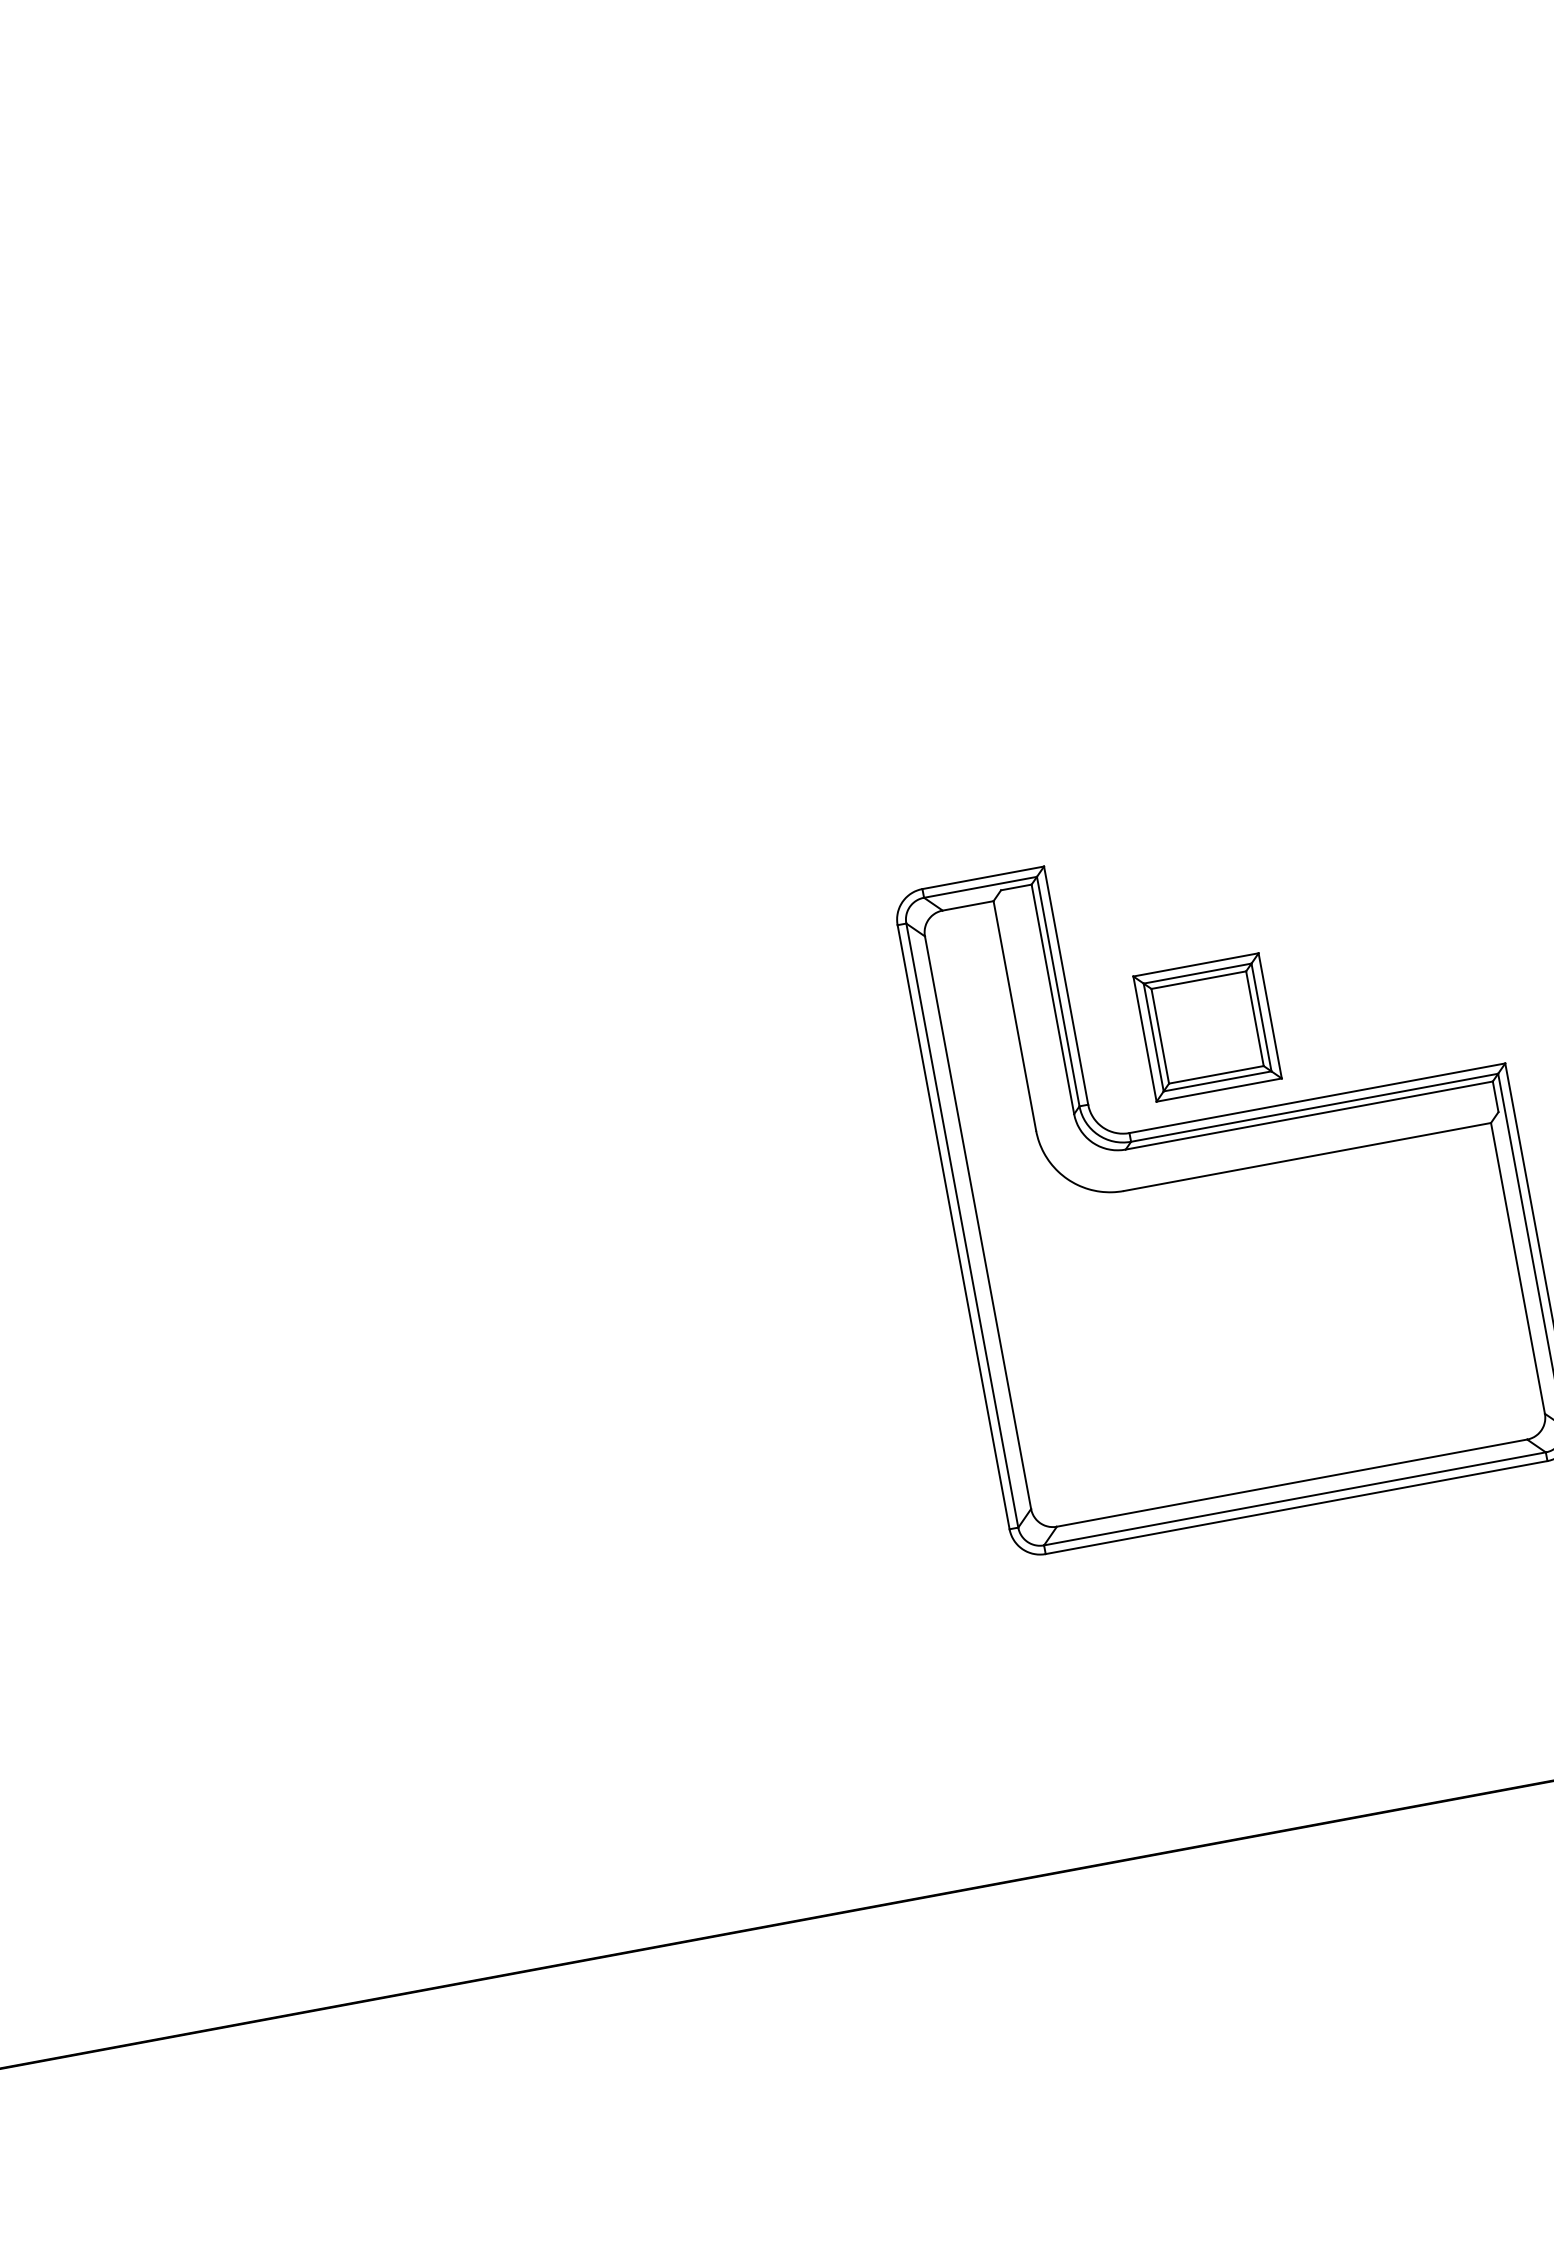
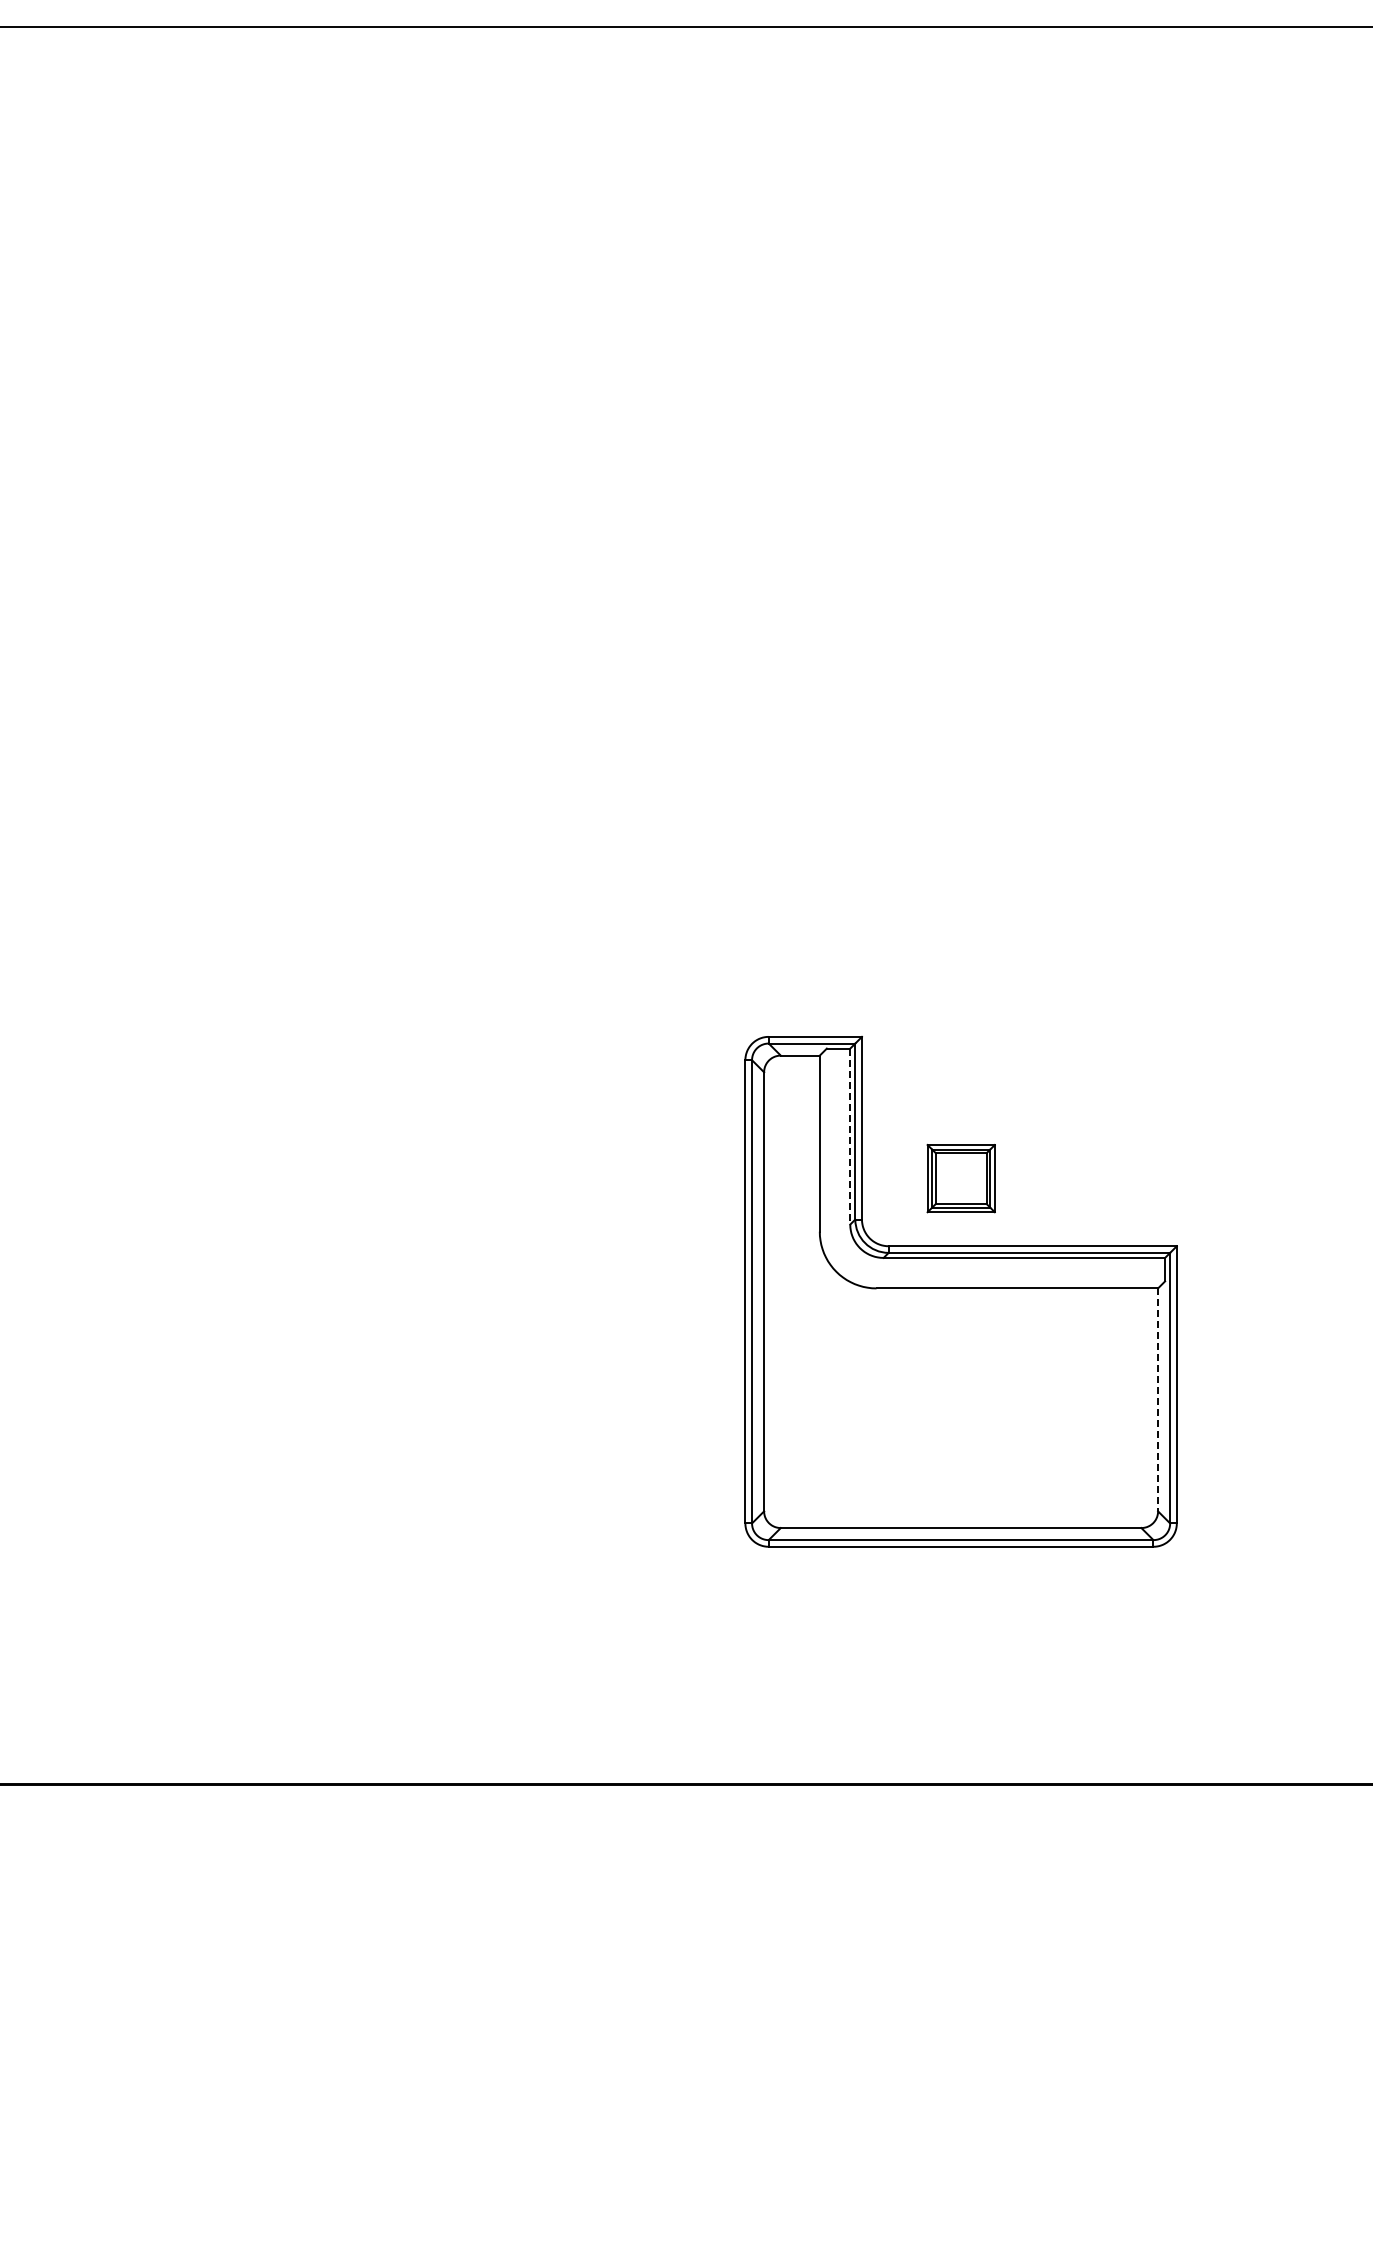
line: (1053, 999) -> (850, 1136), solid -> dashed
part: (1208, 1027) -> (961, 1178), size x0.7
line: (1518, 1269) -> (1158, 1400), solid -> dashed

